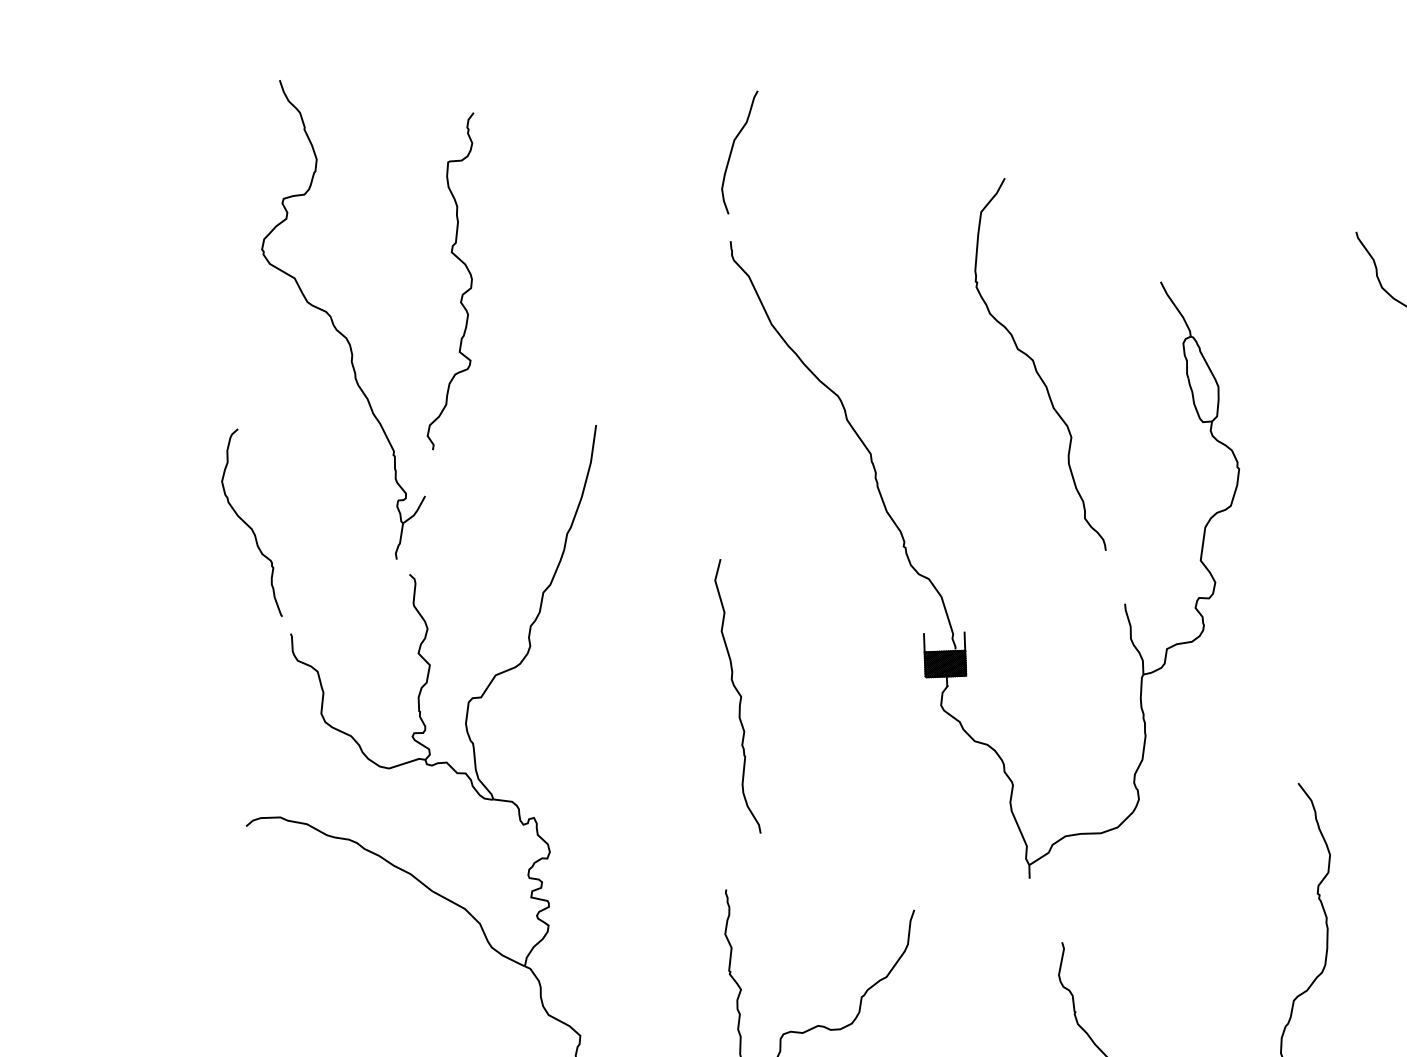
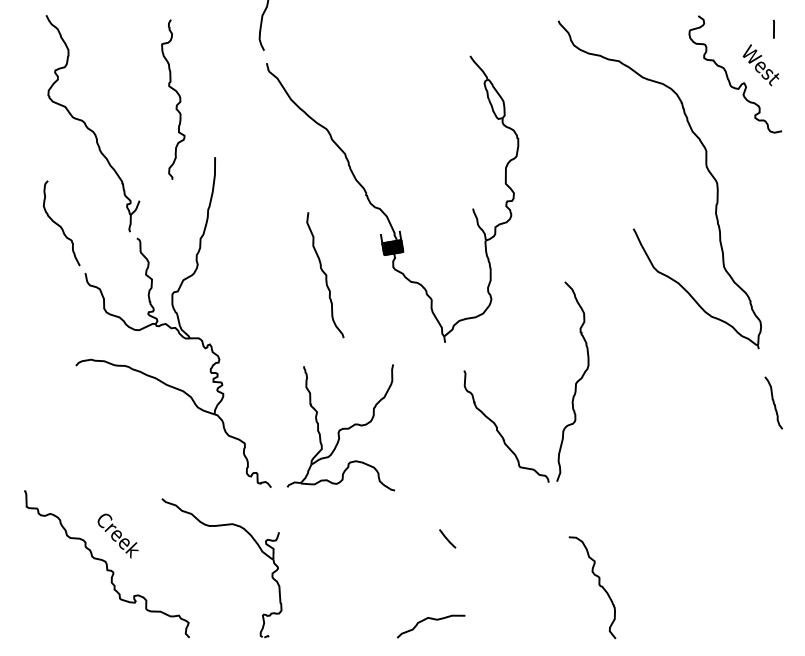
curve: (464, 290) -> (177, 103), moved
curve: (1037, 365) -> (417, 102), removed
curve: (739, 696) -> (325, 275), moved

